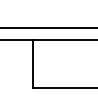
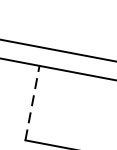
line: (32, 63) -> (32, 102), solid -> dashed

